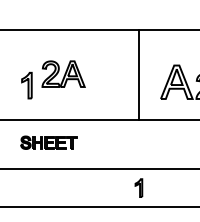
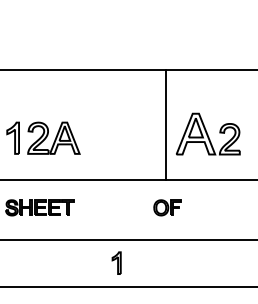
part: (63, 73) -> (53, 137), moved
line: (139, 75) -> (166, 125), moved
part: (153, 142) -> (167, 207), added
part: (138, 187) -> (116, 262), moved

